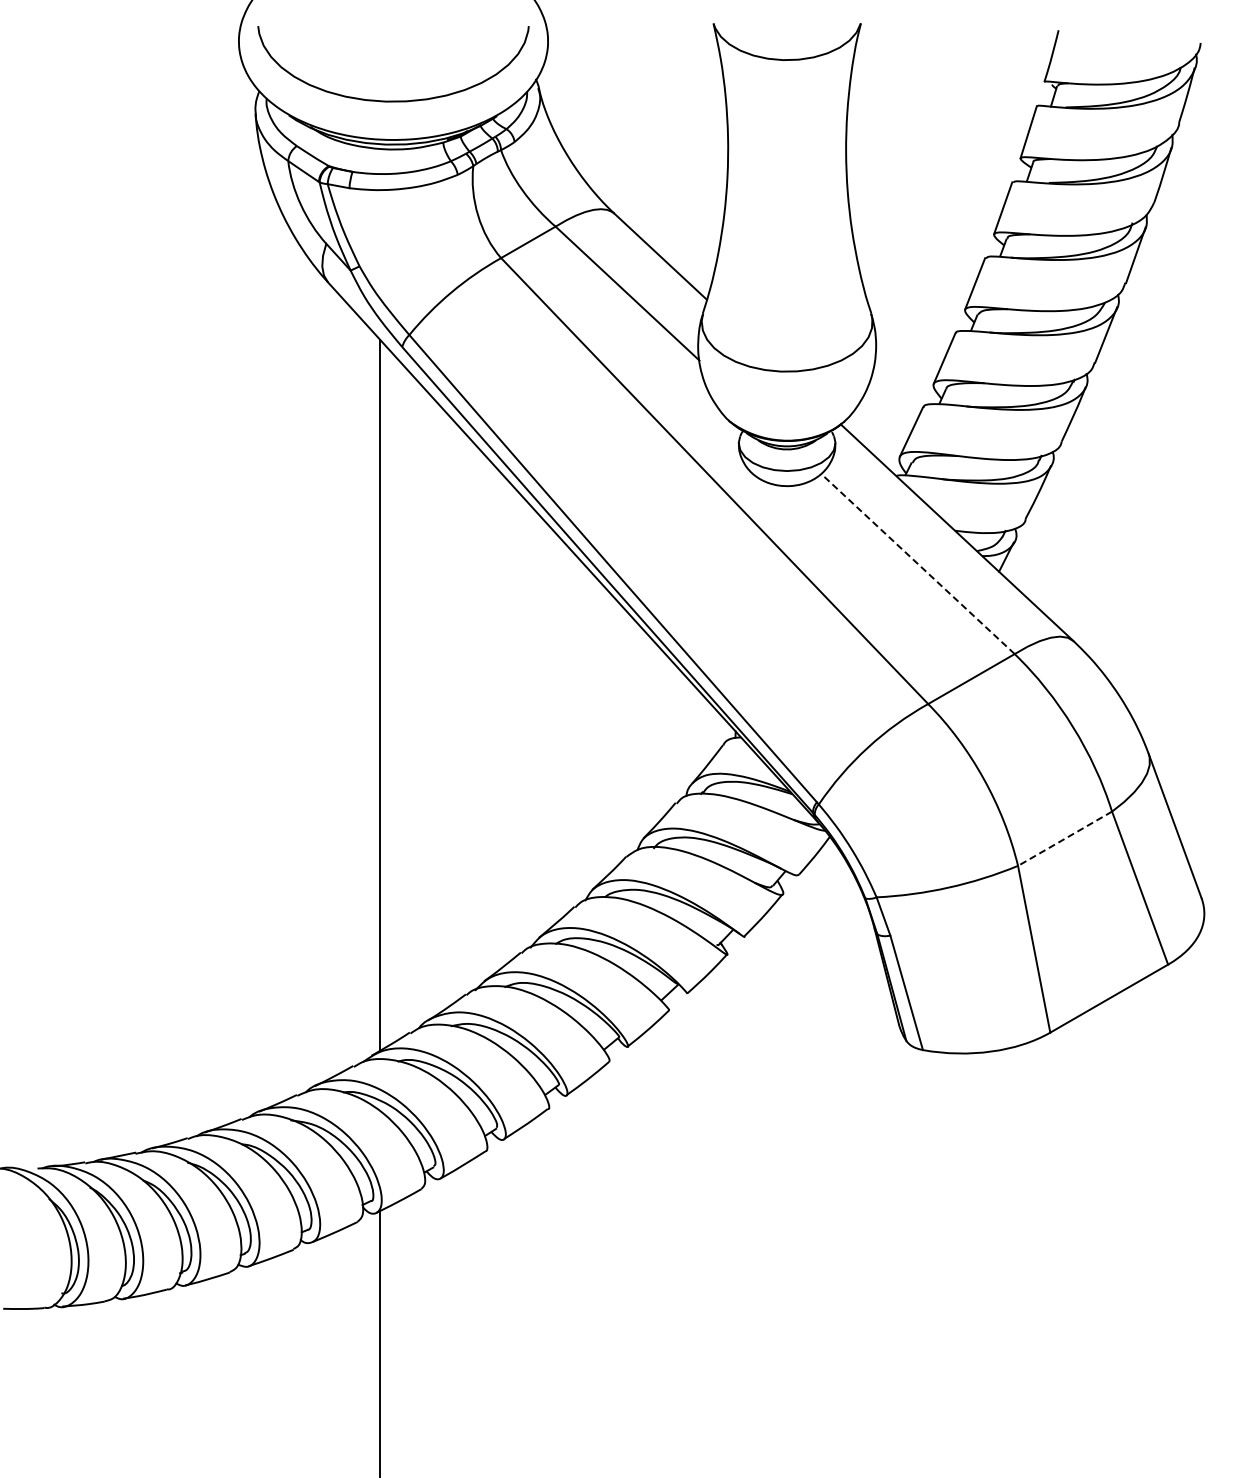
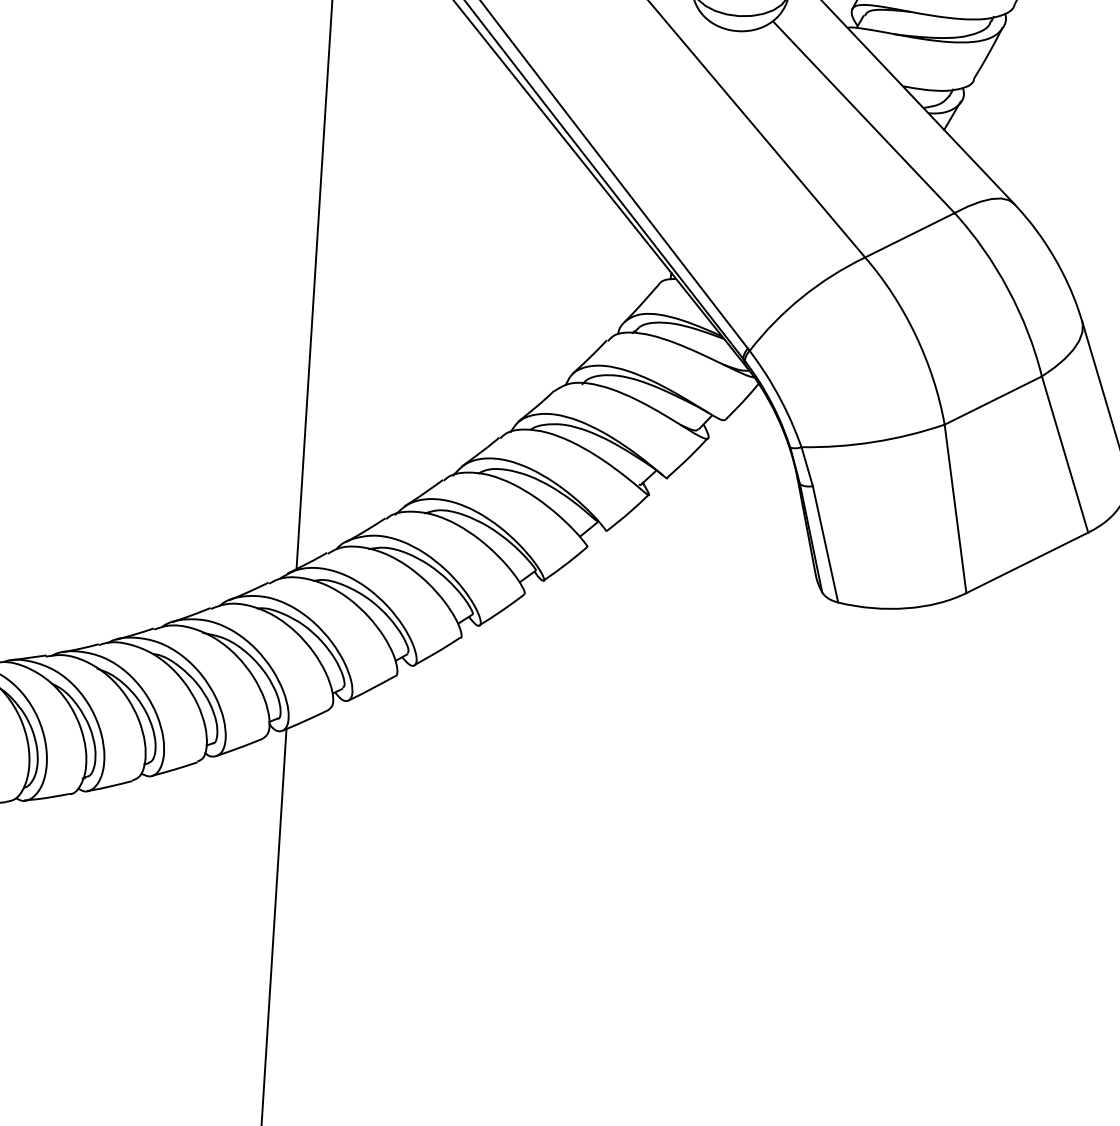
line: (917, 563) -> (863, 116), dashed -> solid
line: (1064, 839) -> (992, 401), dashed -> solid

